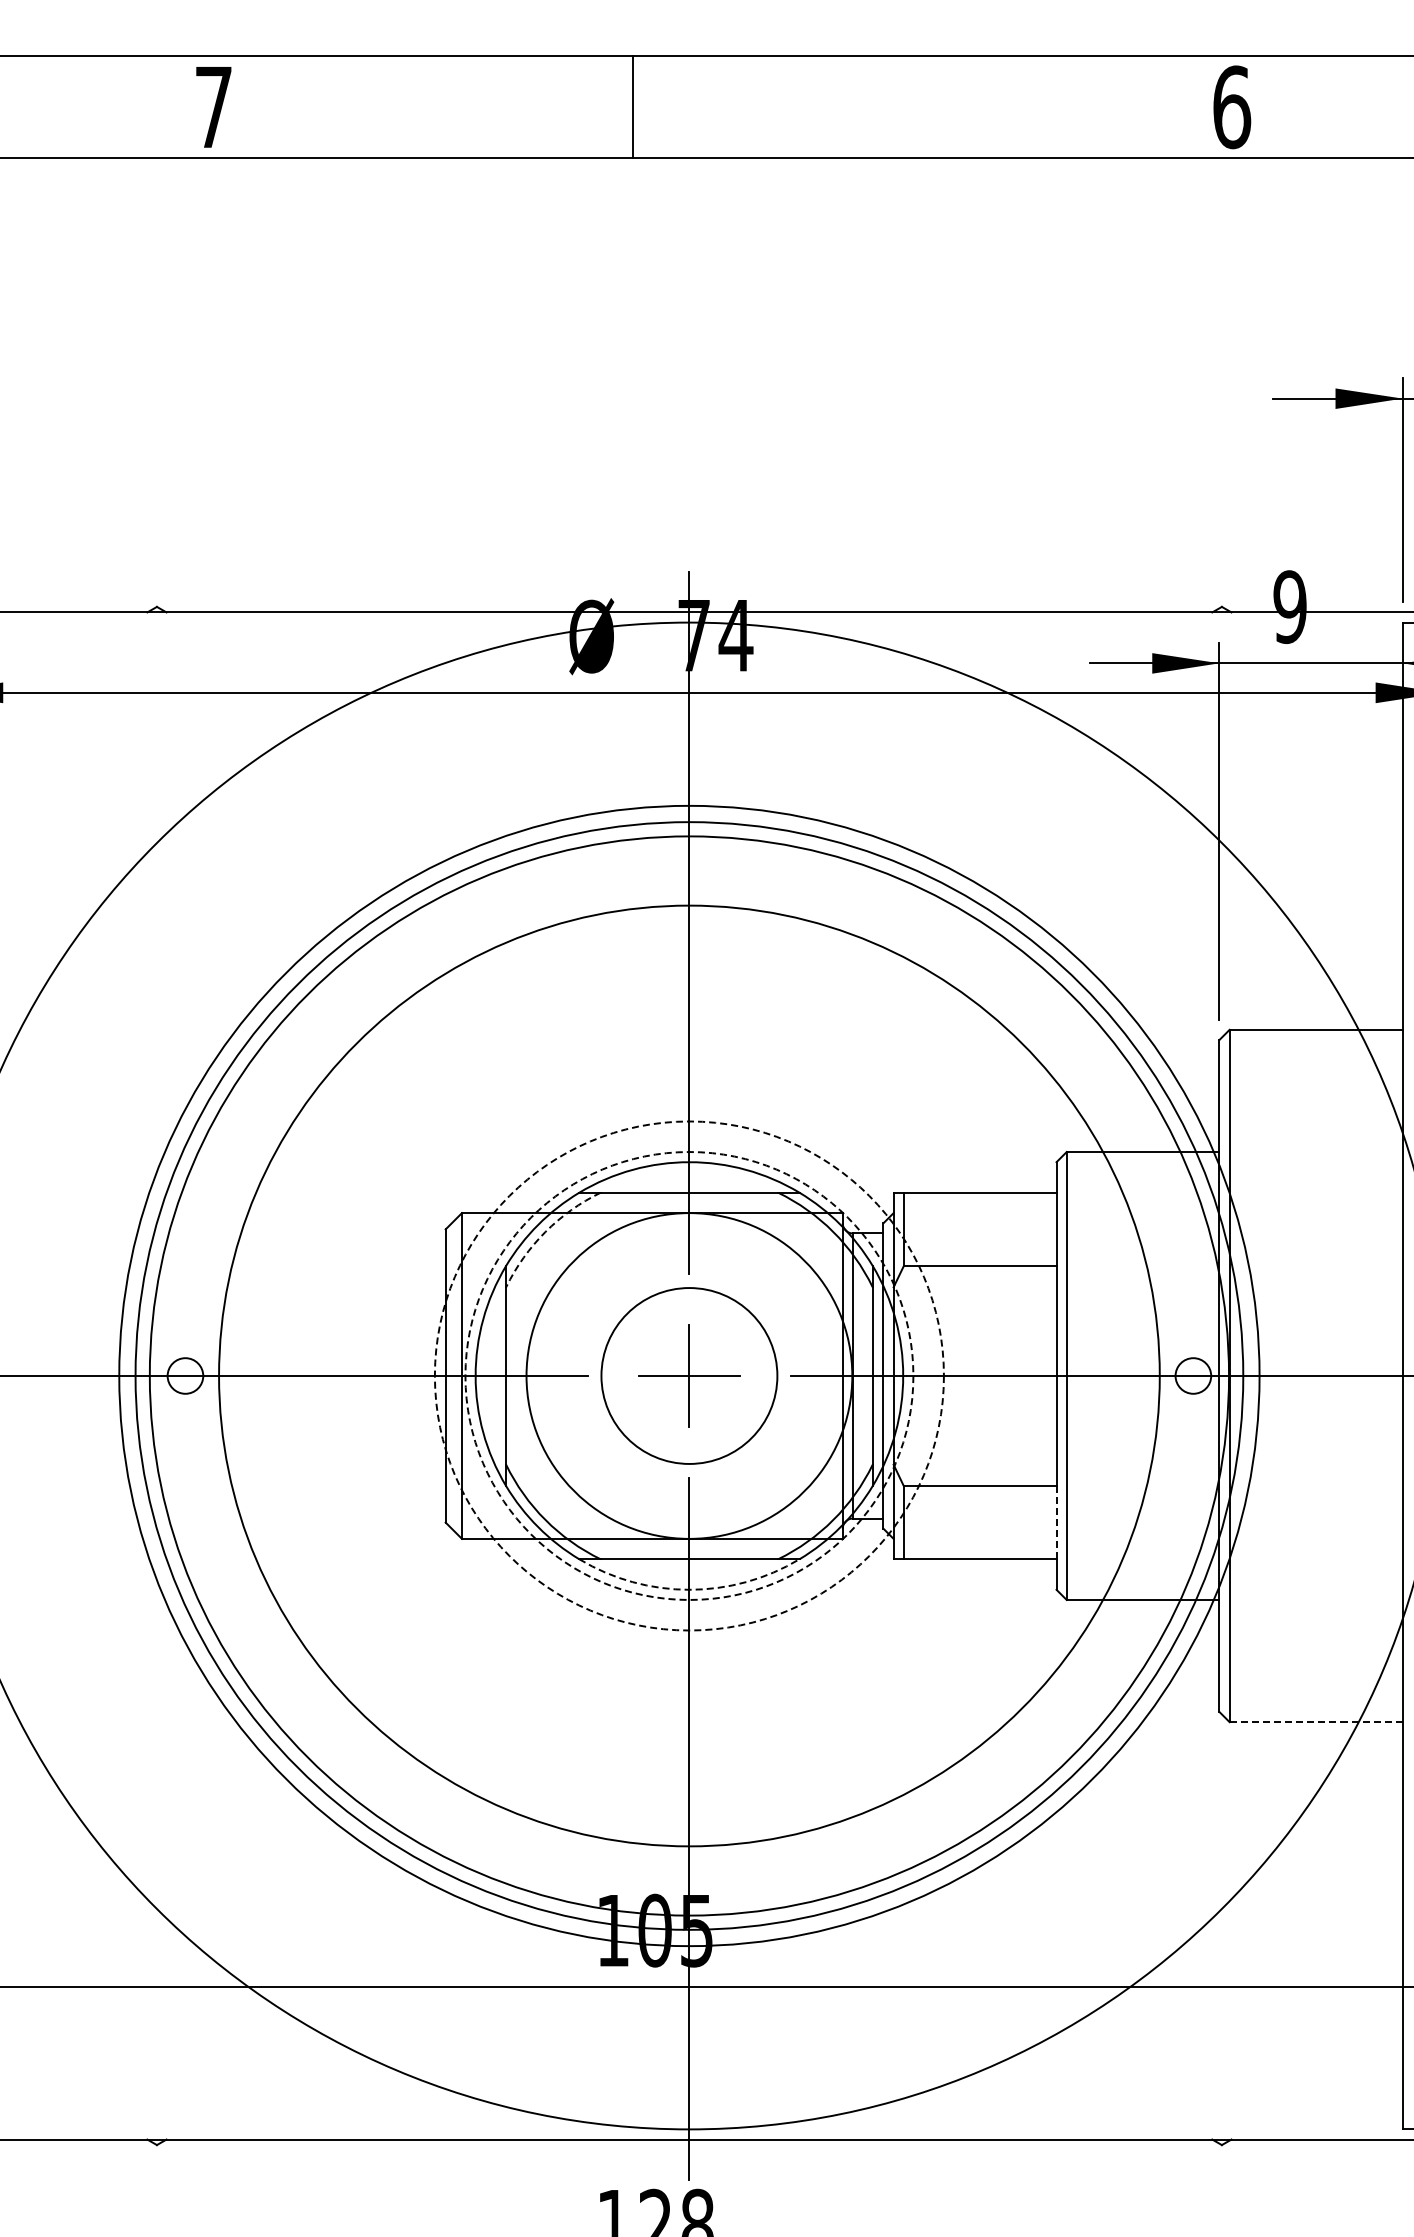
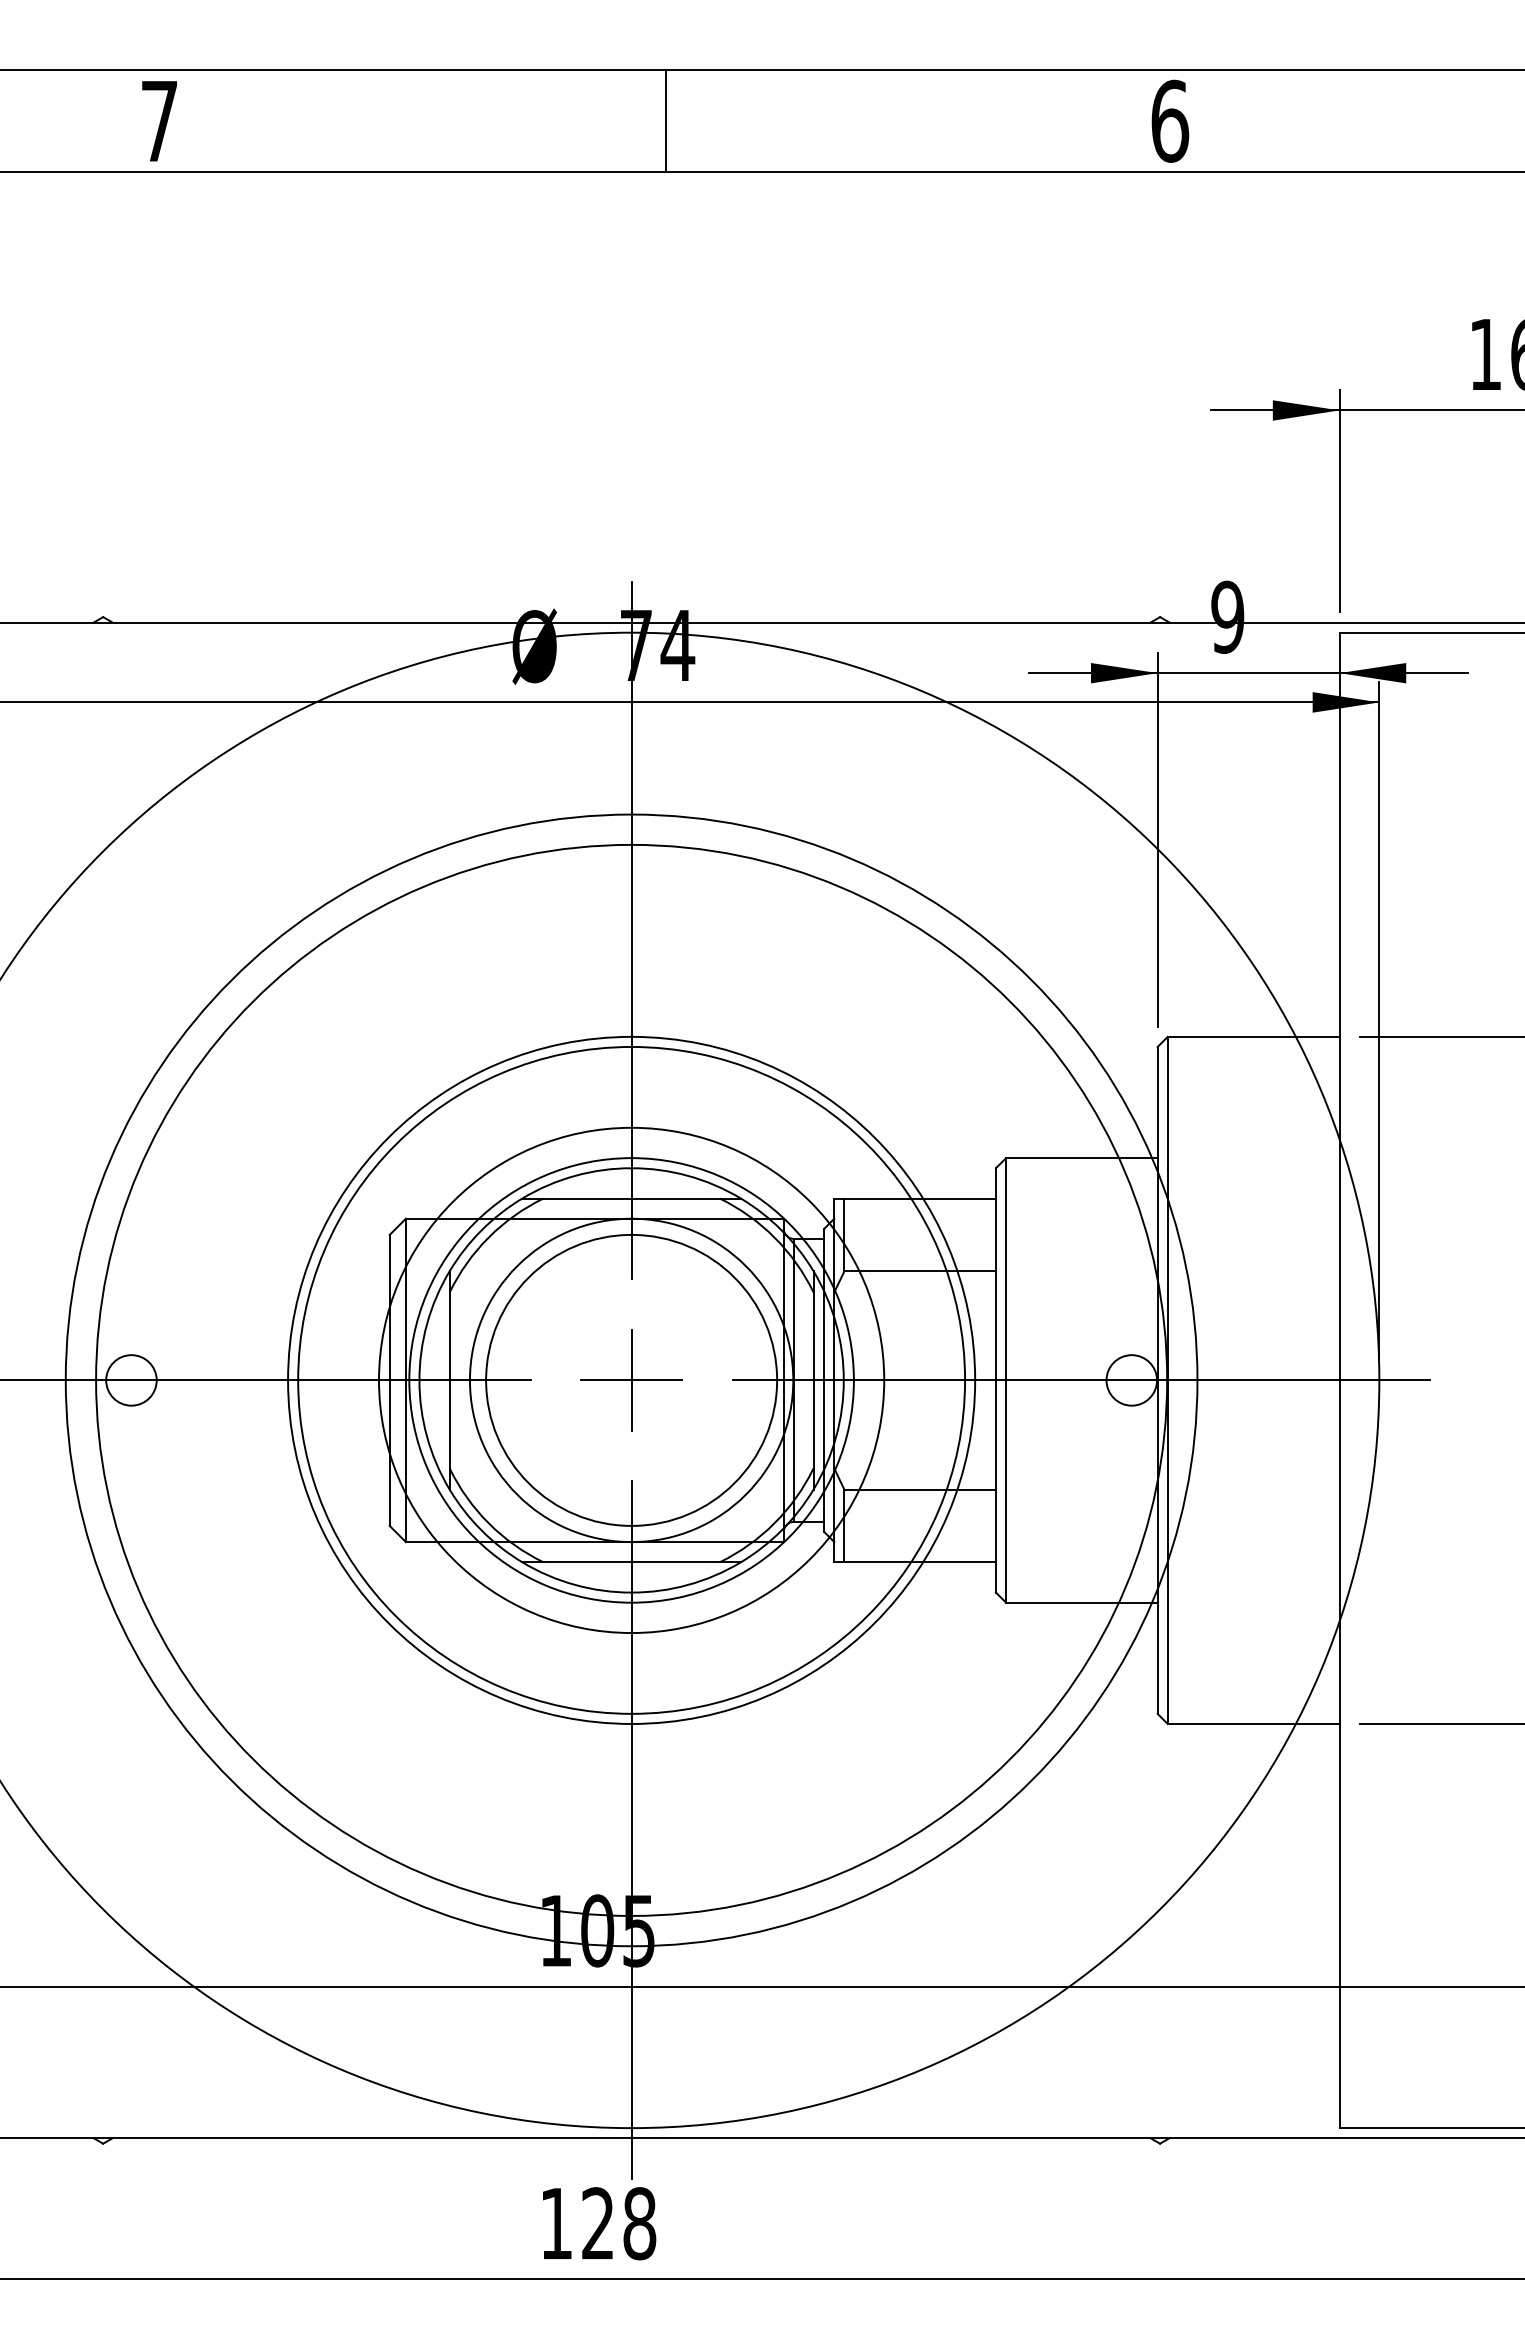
line: (632, 106) -> (665, 120), moved
arc: (545, 1231) -> (488, 1237), dashed -> solid
circle: (689, 1375) -> (631, 1379), size x0.62
circle: (689, 1375) -> (631, 1379), size x0.71
circle: (689, 1375) -> (631, 1379), size x1.67
circle: (185, 1376) -> (131, 1380), size x1.43
circle: (689, 1376) -> (631, 1380), dashed -> solid
circle: (689, 1376) -> (631, 1380), dashed -> solid
circle: (1193, 1376) -> (1131, 1380), size x1.43
line: (1056, 1522) -> (995, 1525), dashed -> solid
arc: (689, 1589) -> (631, 1592), dashed -> solid
line: (1316, 1721) -> (1253, 1723), dashed -> solid

